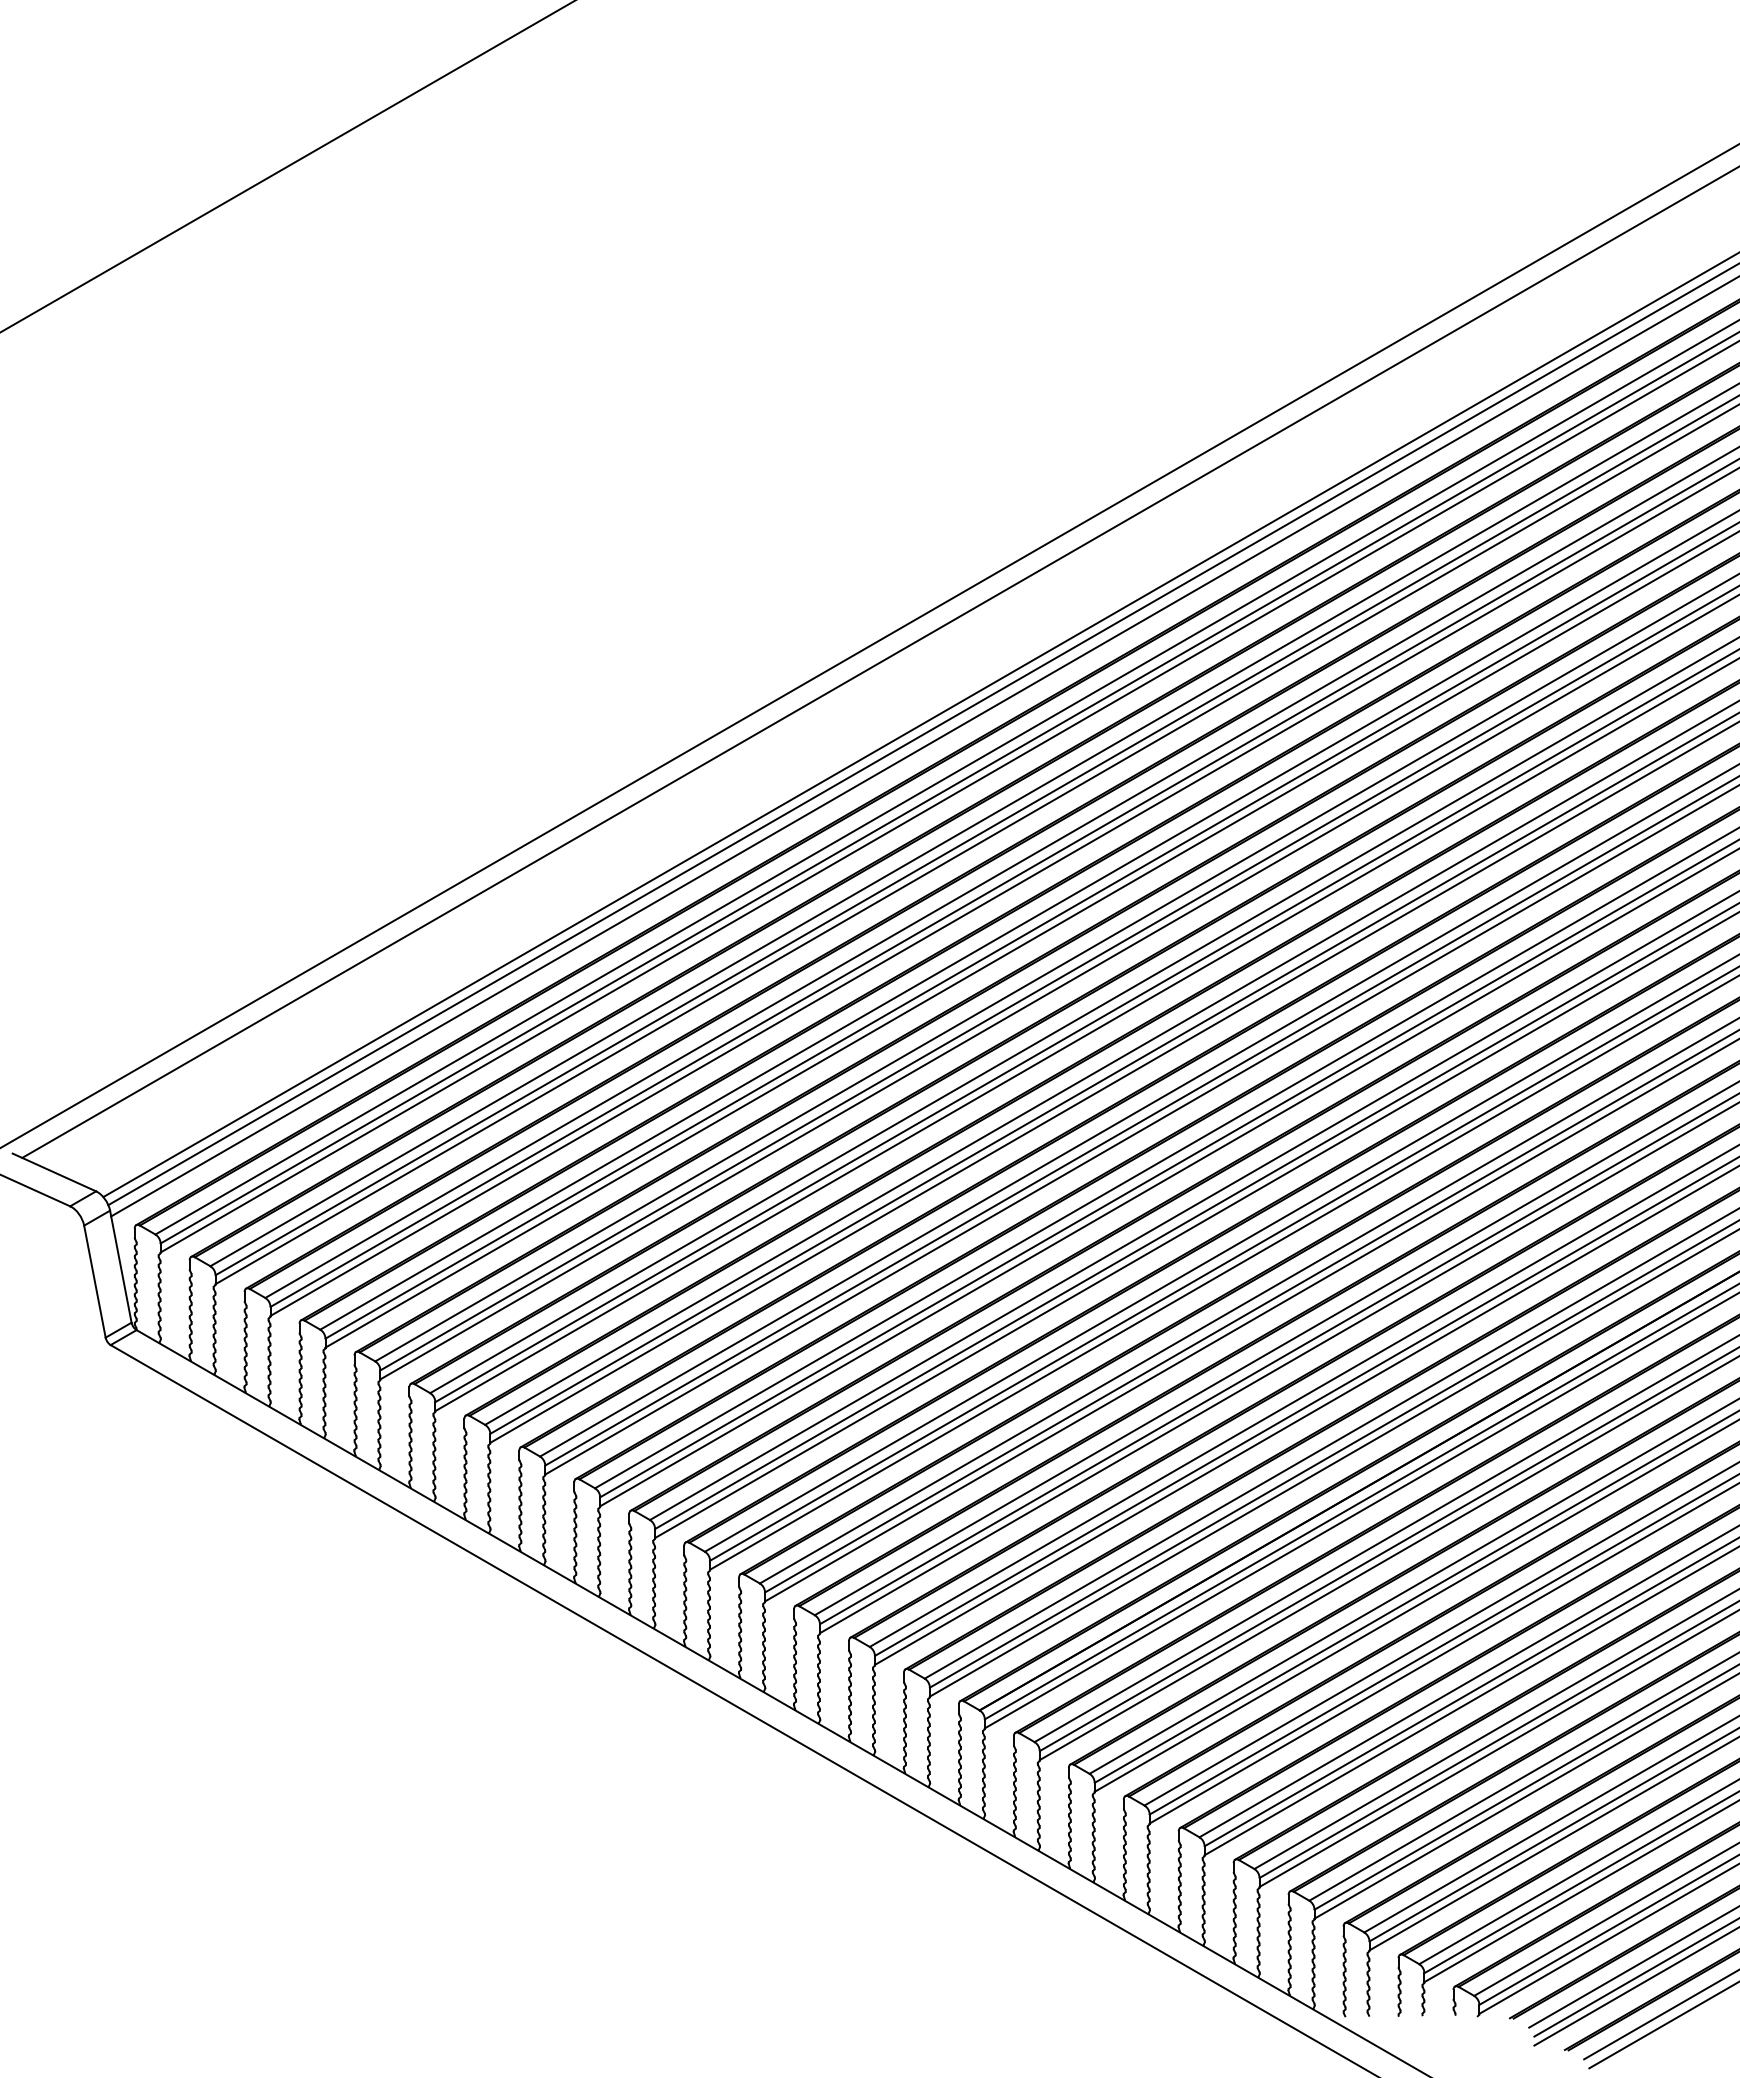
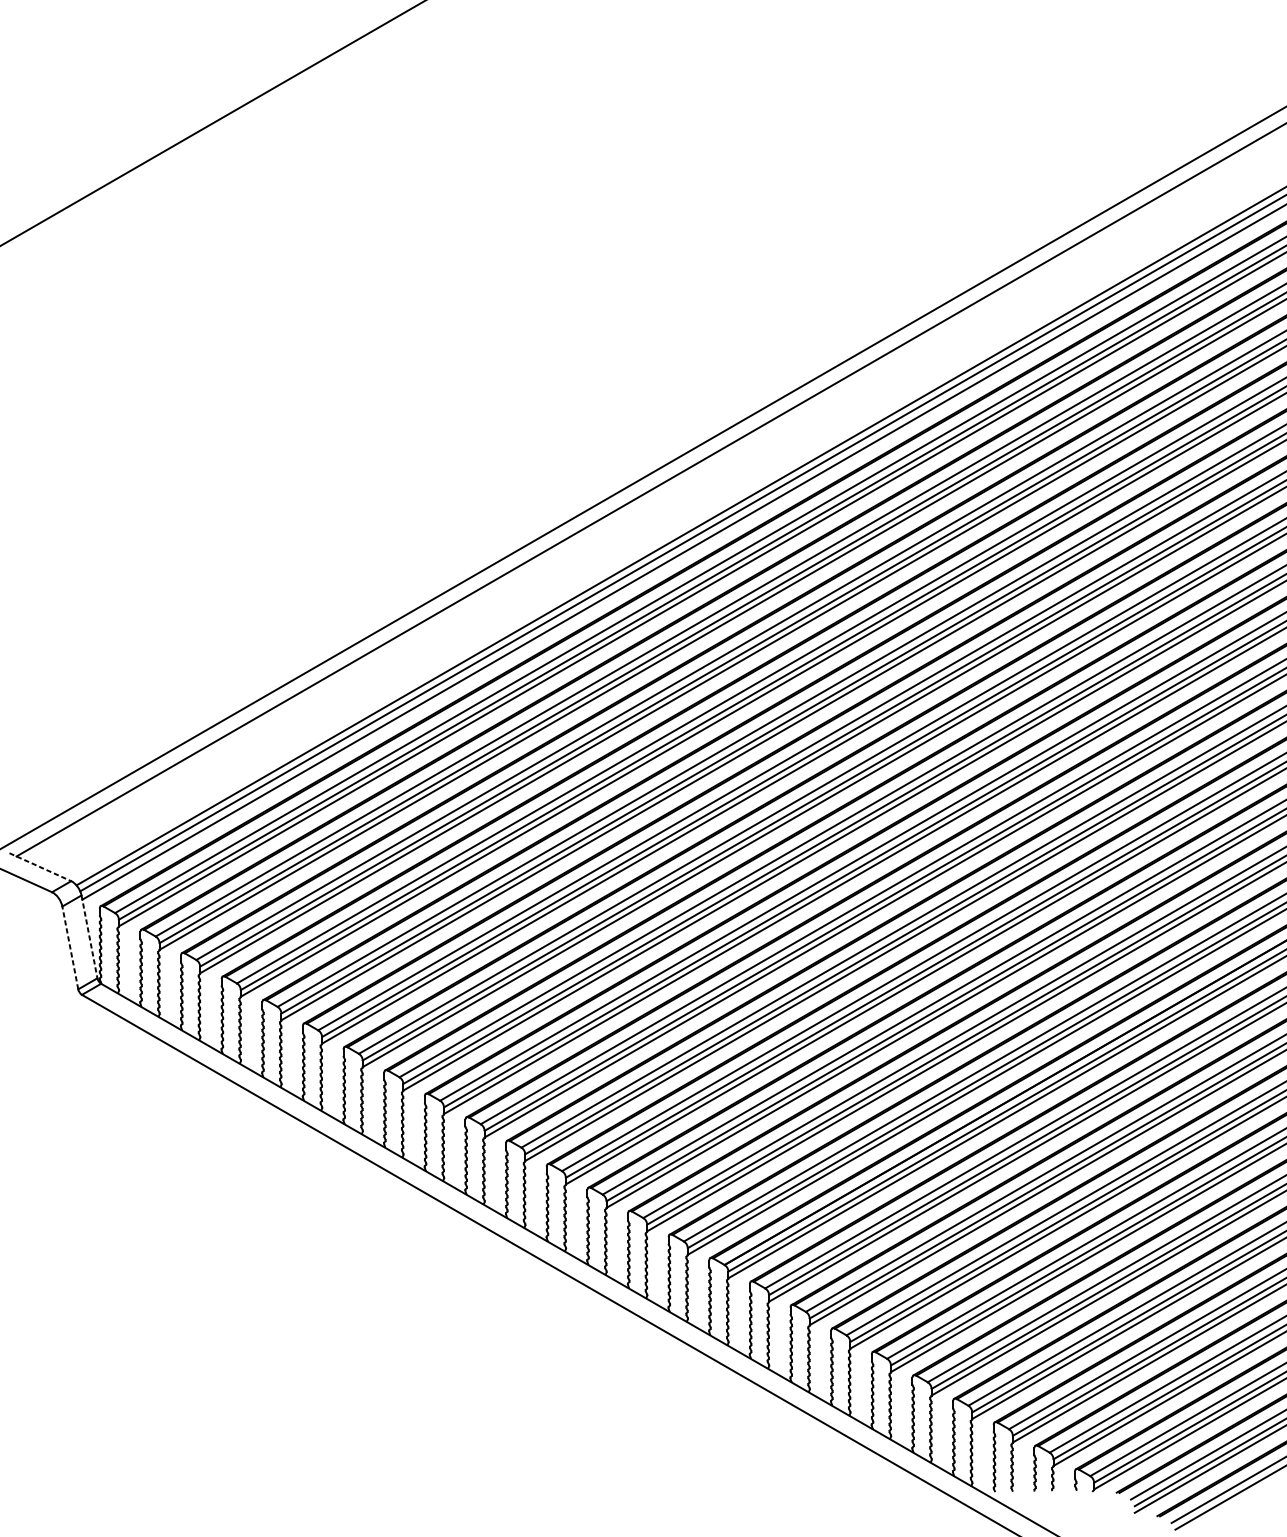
line: (54, 1172) -> (40, 867), solid -> dashed
line: (120, 1267) -> (89, 937), solid -> dashed
line: (94, 1281) -> (70, 947), solid -> dashed

